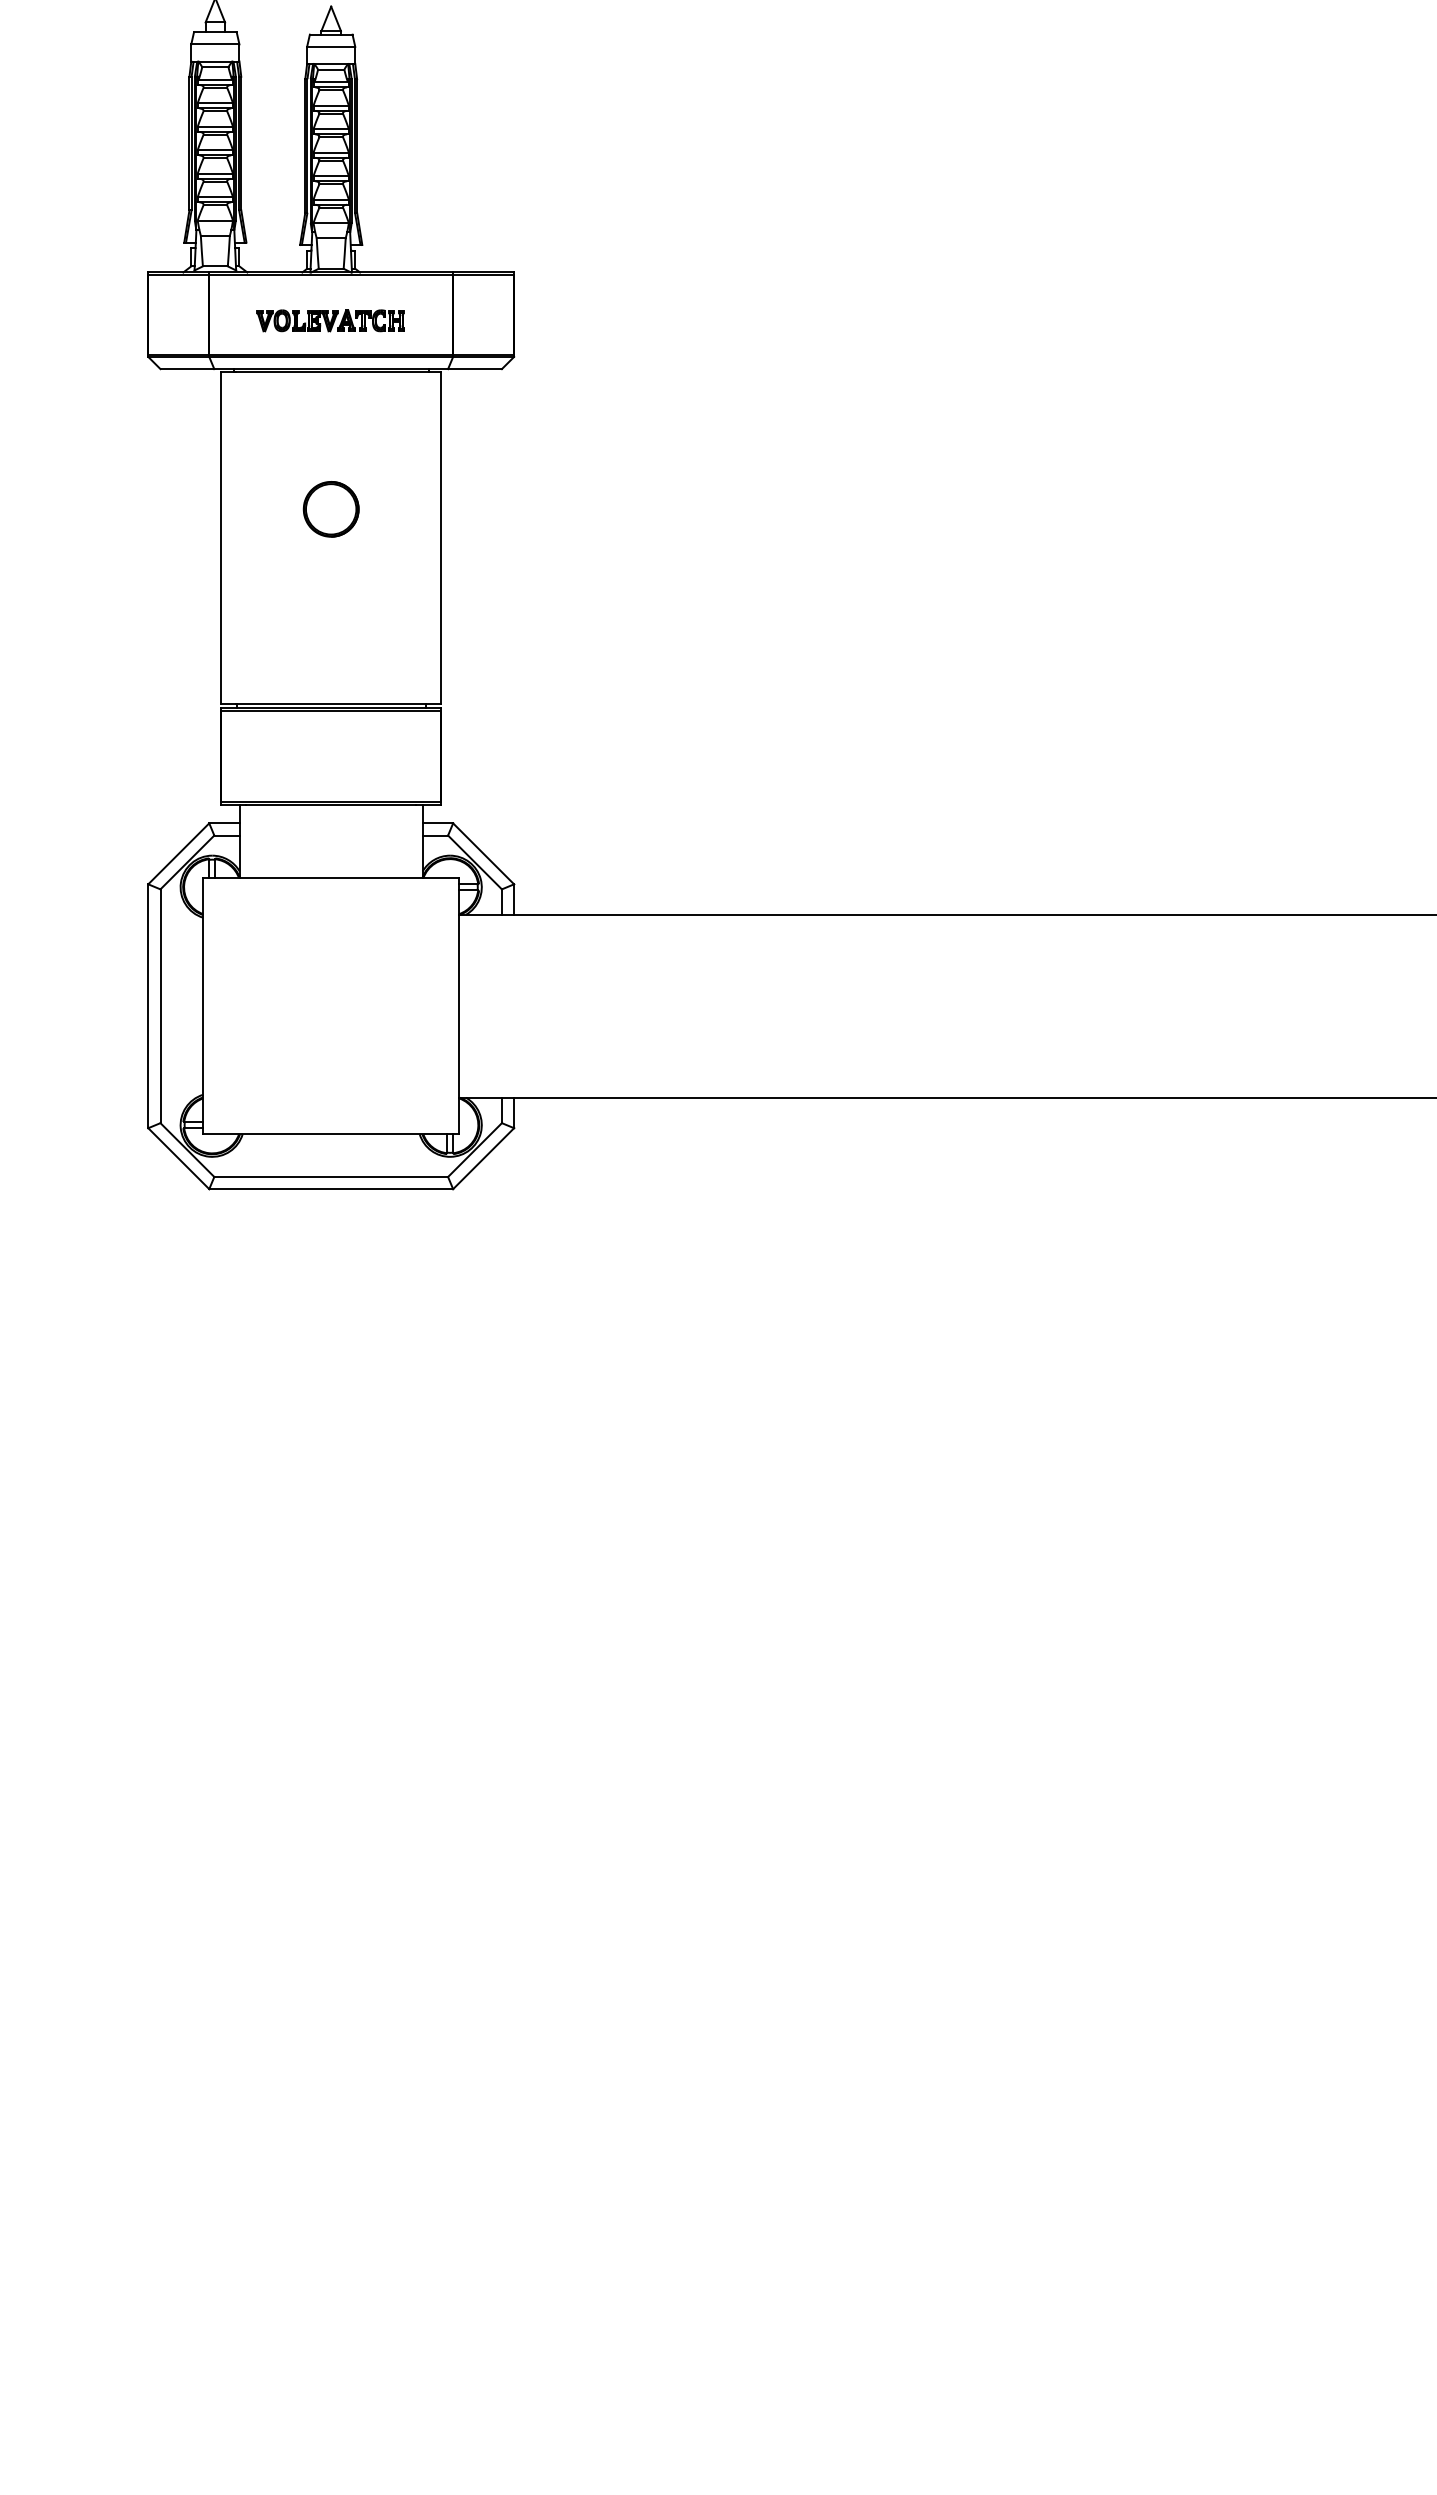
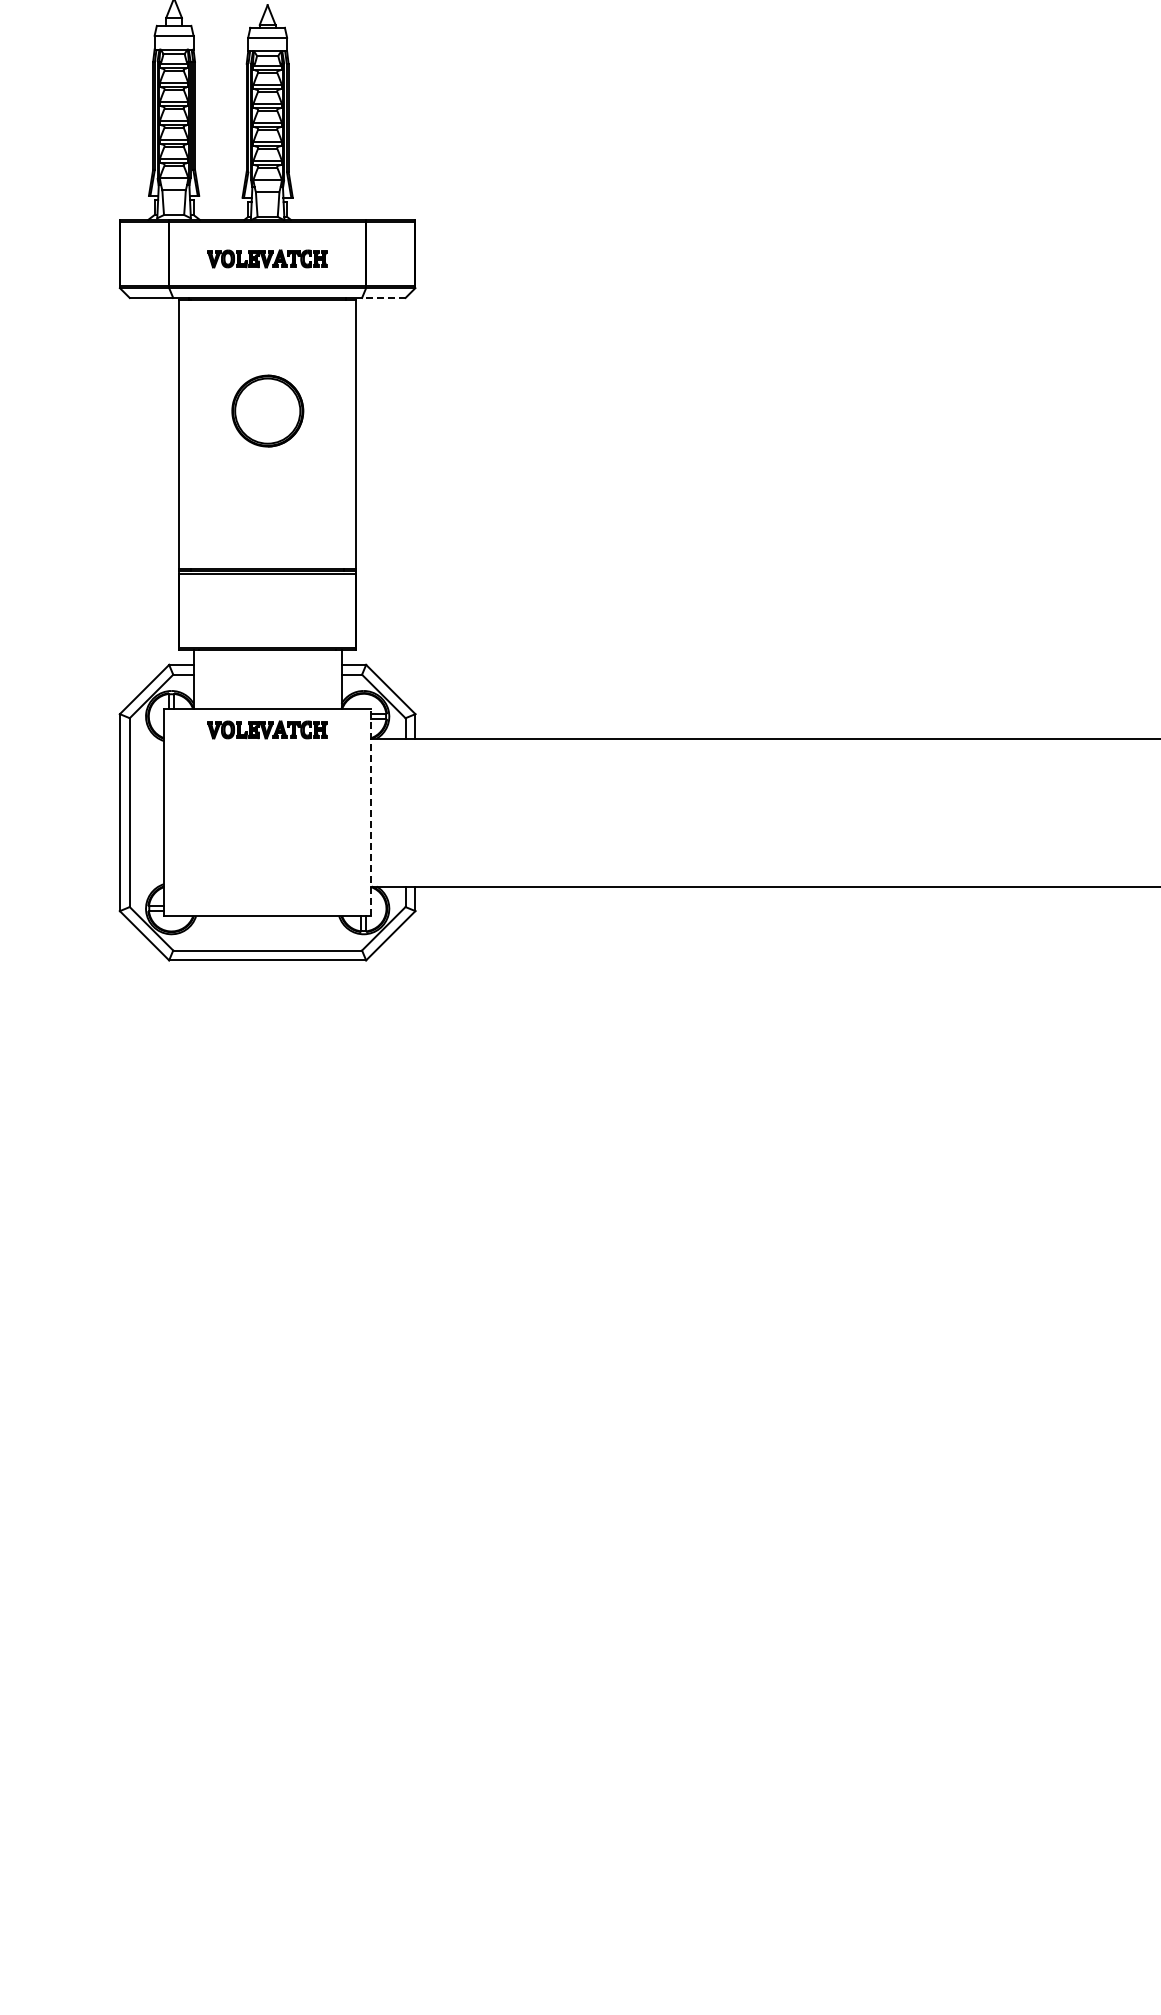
line: (474, 368) -> (383, 297), solid -> dashed
part: (331, 509) -> (267, 411), size x1.6
part: (331, 903) -> (267, 729), added
line: (459, 1006) -> (371, 812), solid -> dashed

